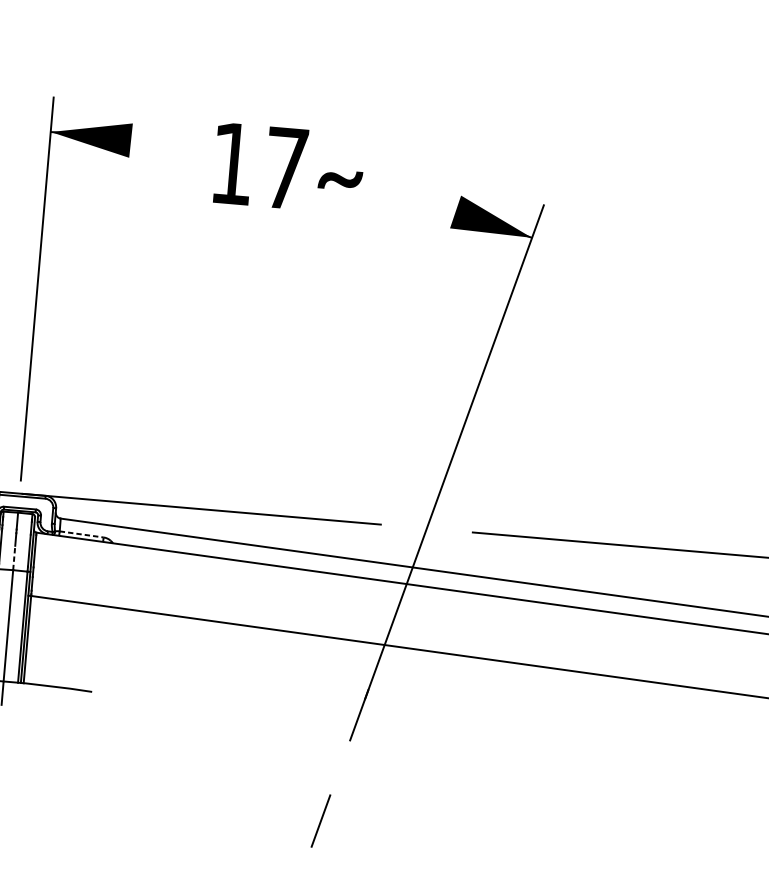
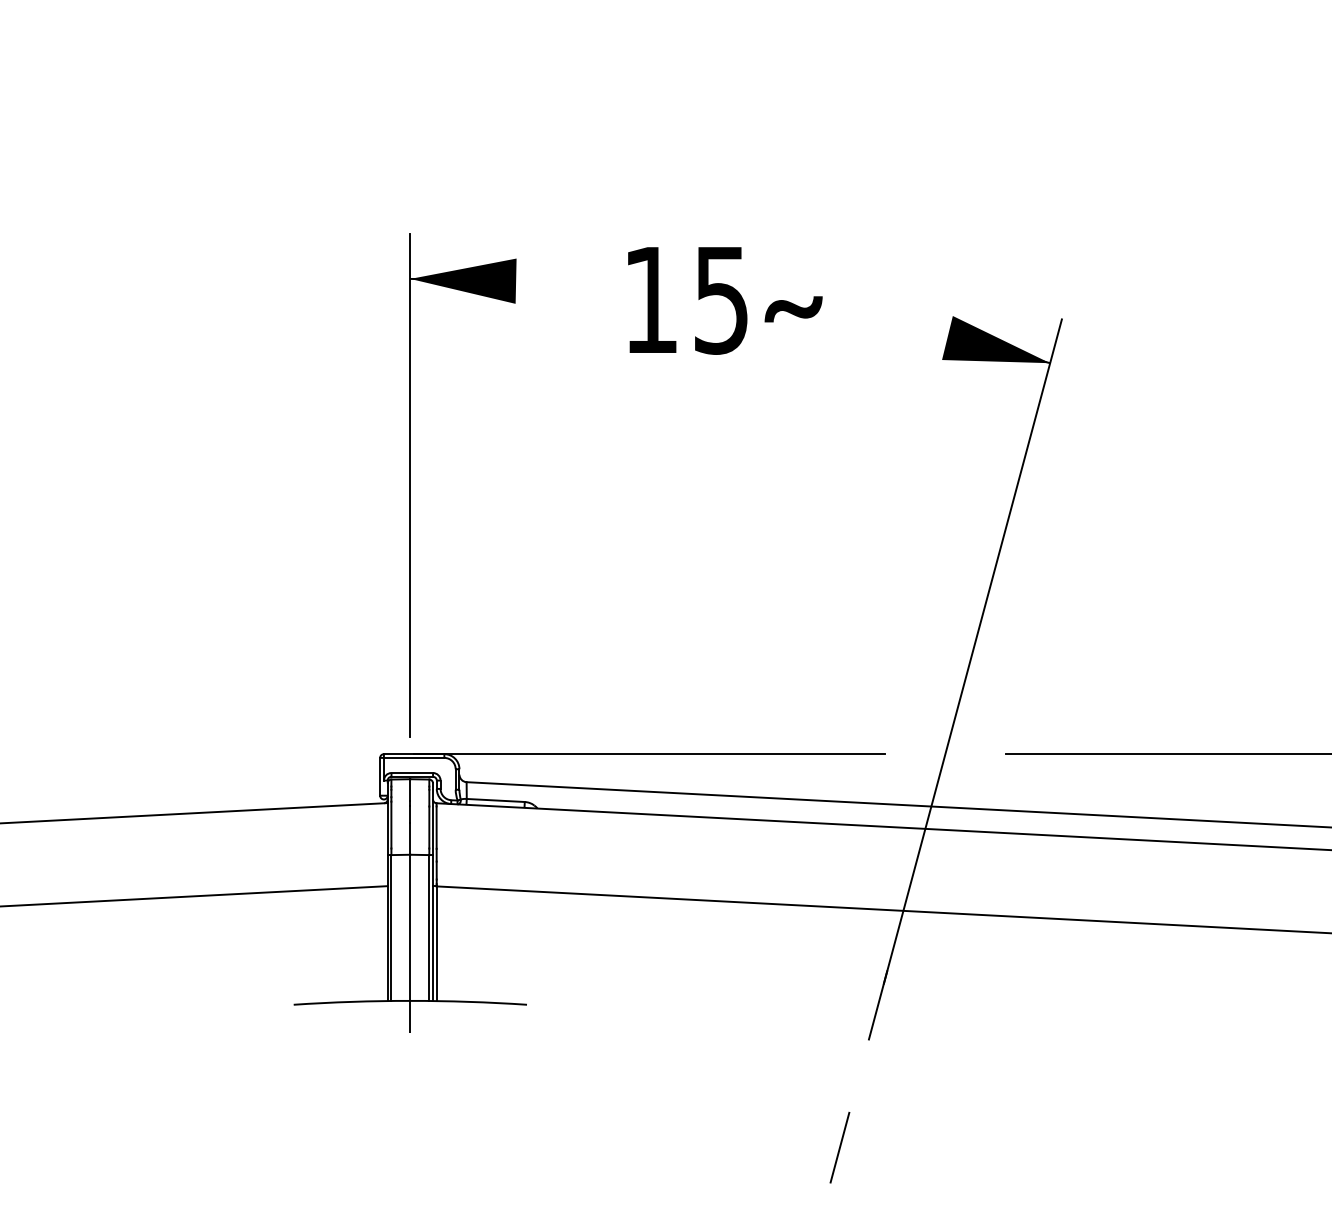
text: (286, 168) -> (721, 300), 17 -> 15
line: (82, 534) -> (496, 800), dashed -> solid
line: (14, 557) -> (410, 838), dashed -> solid

